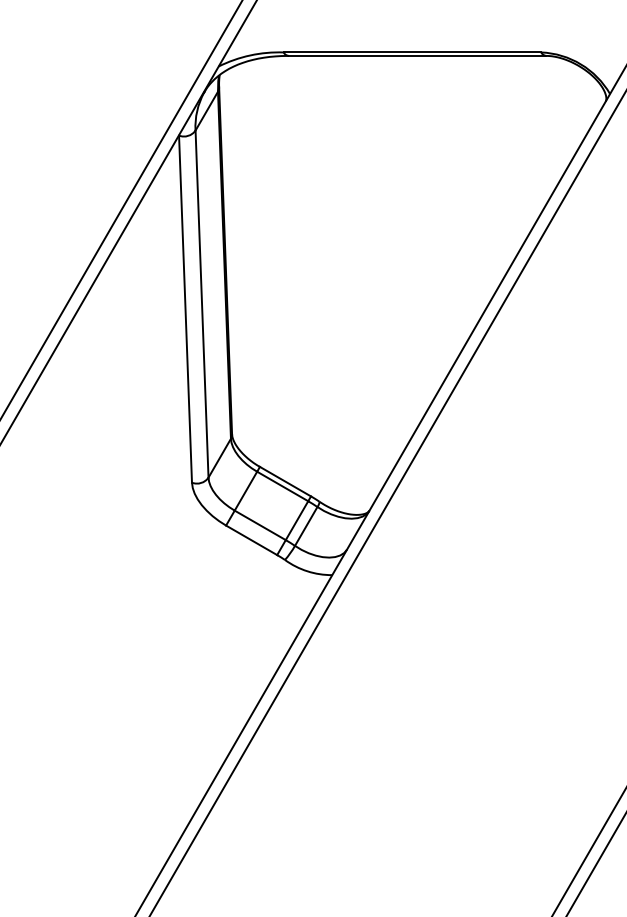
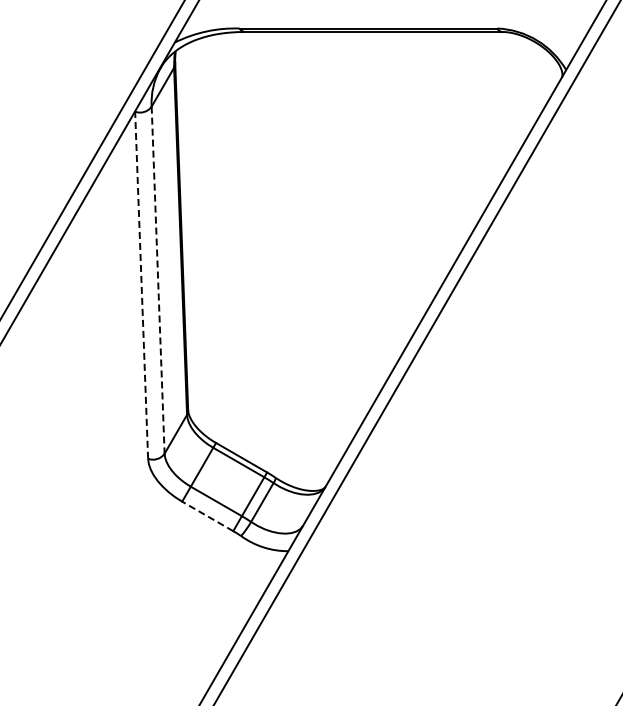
line: (202, 304) -> (158, 280), solid -> dashed
line: (185, 309) -> (141, 285), solid -> dashed
line: (251, 540) -> (207, 516), solid -> dashed

